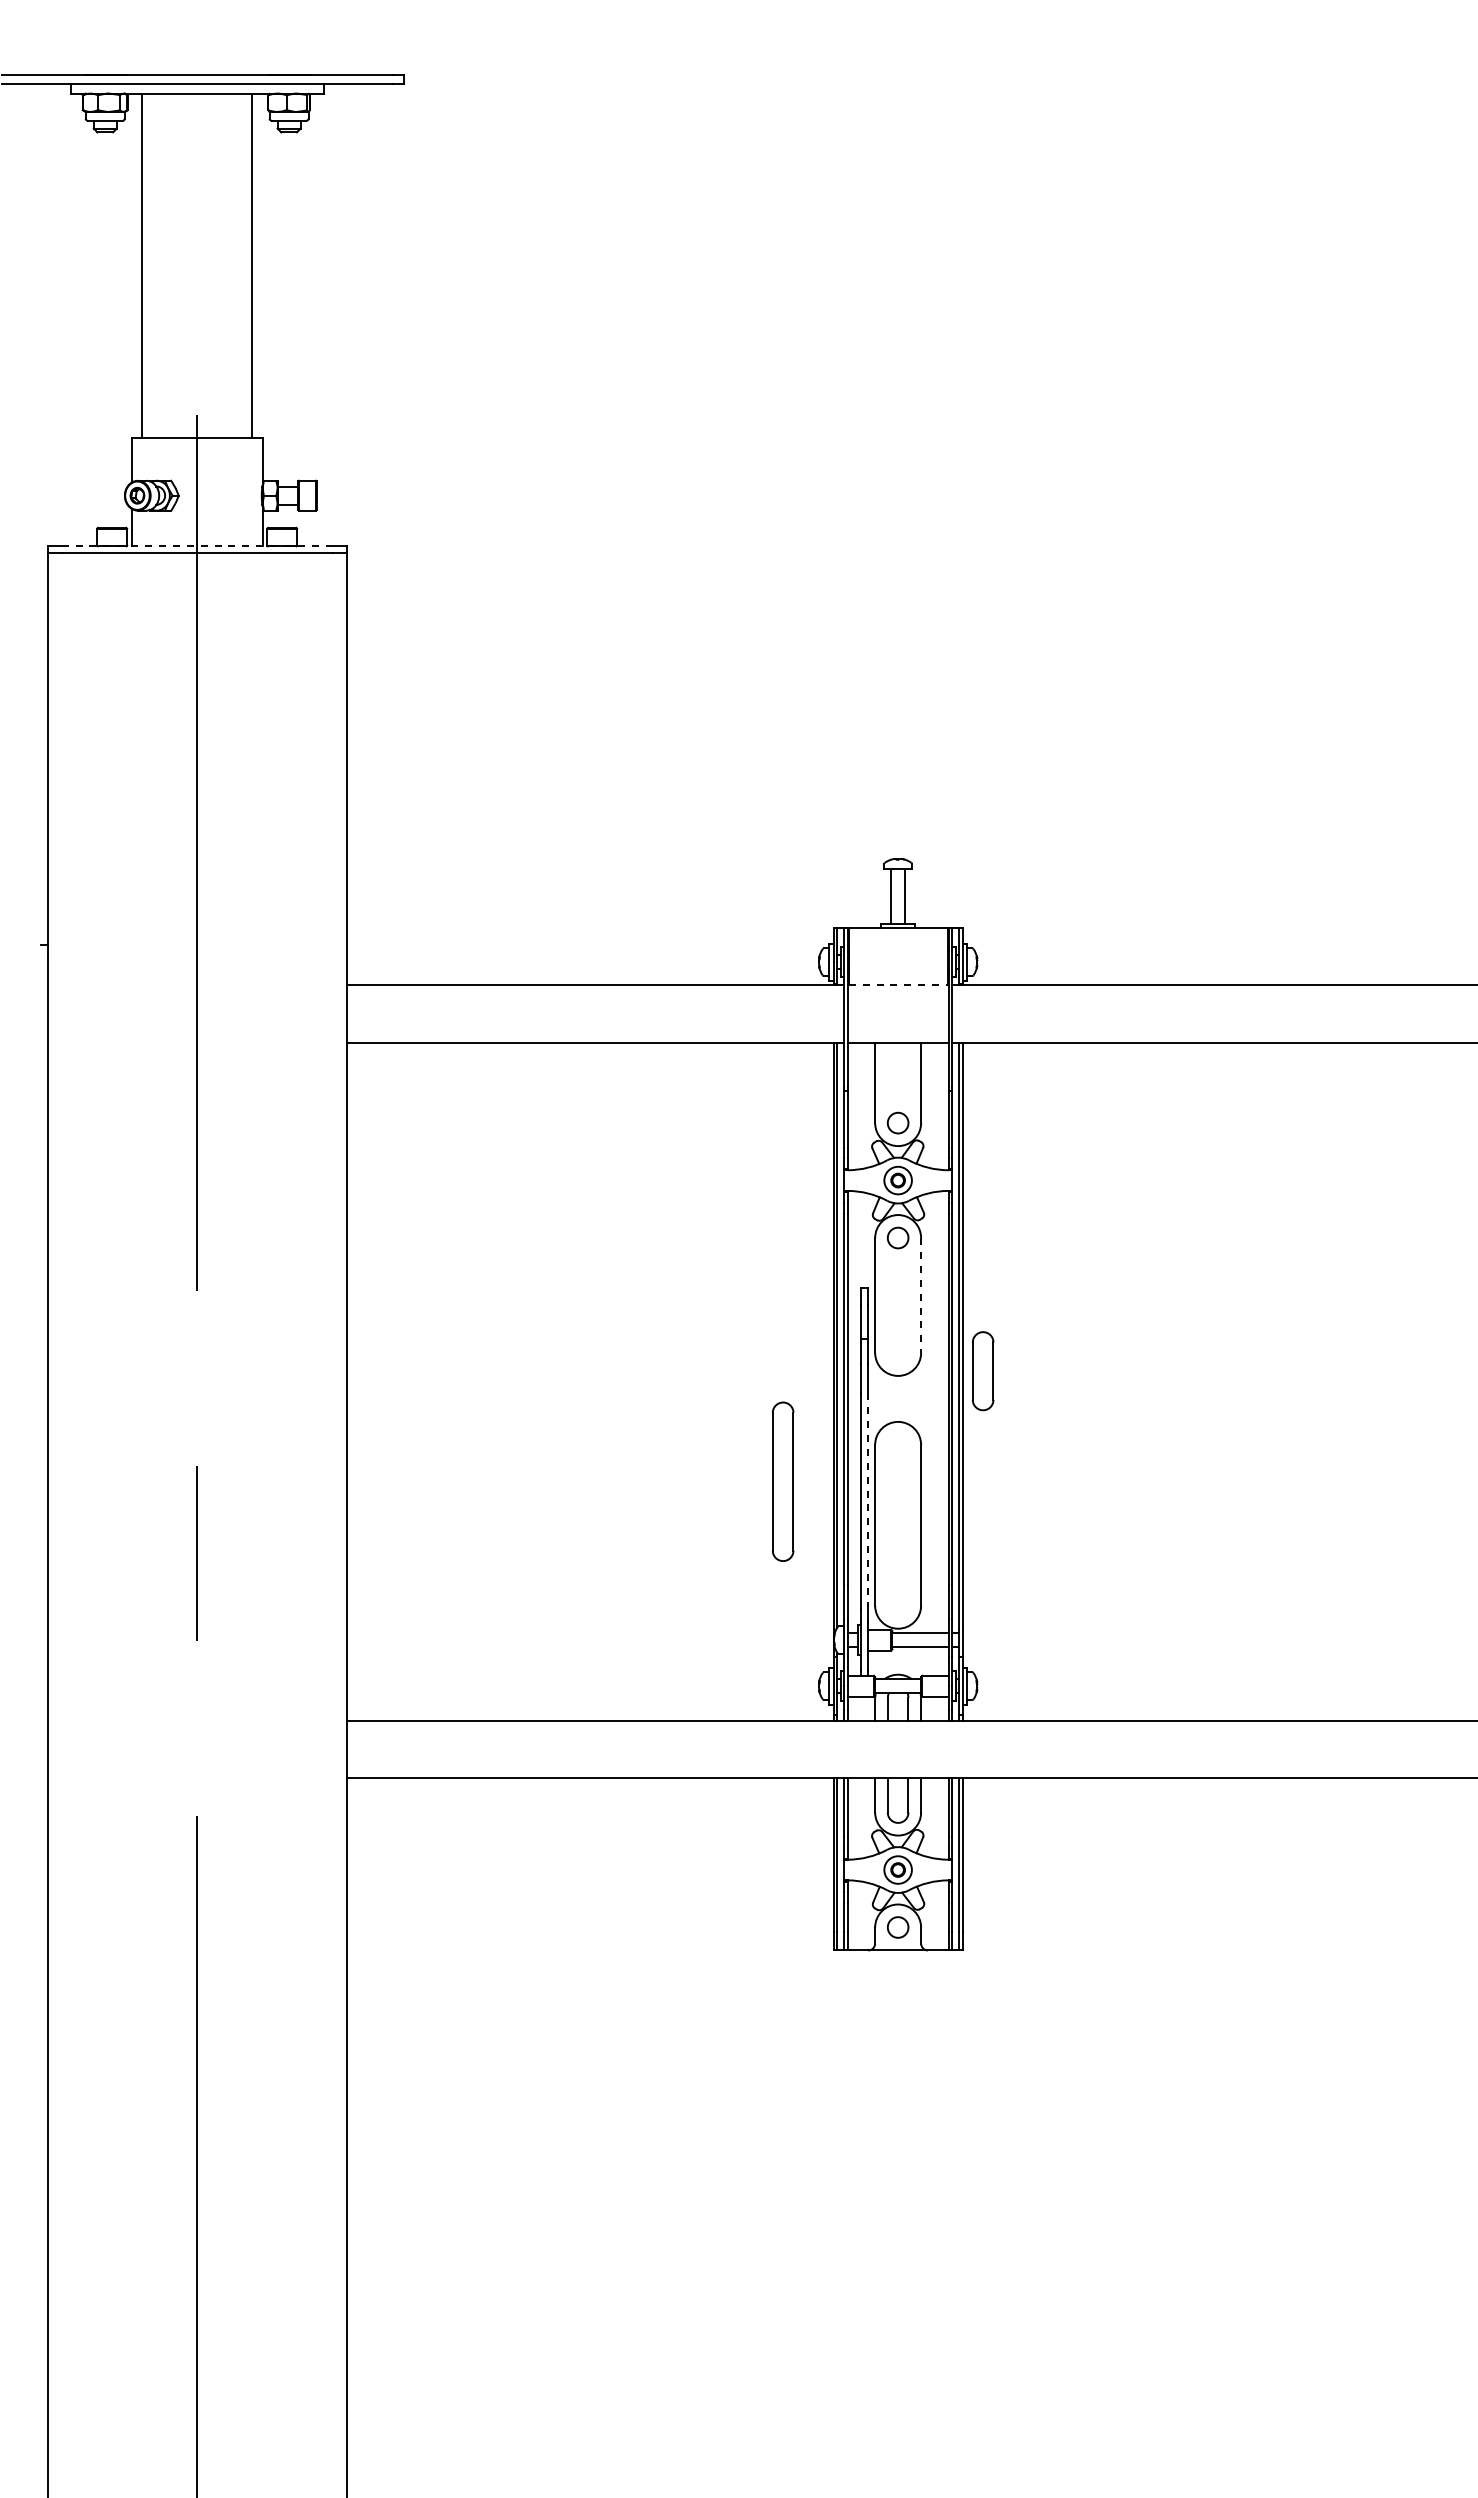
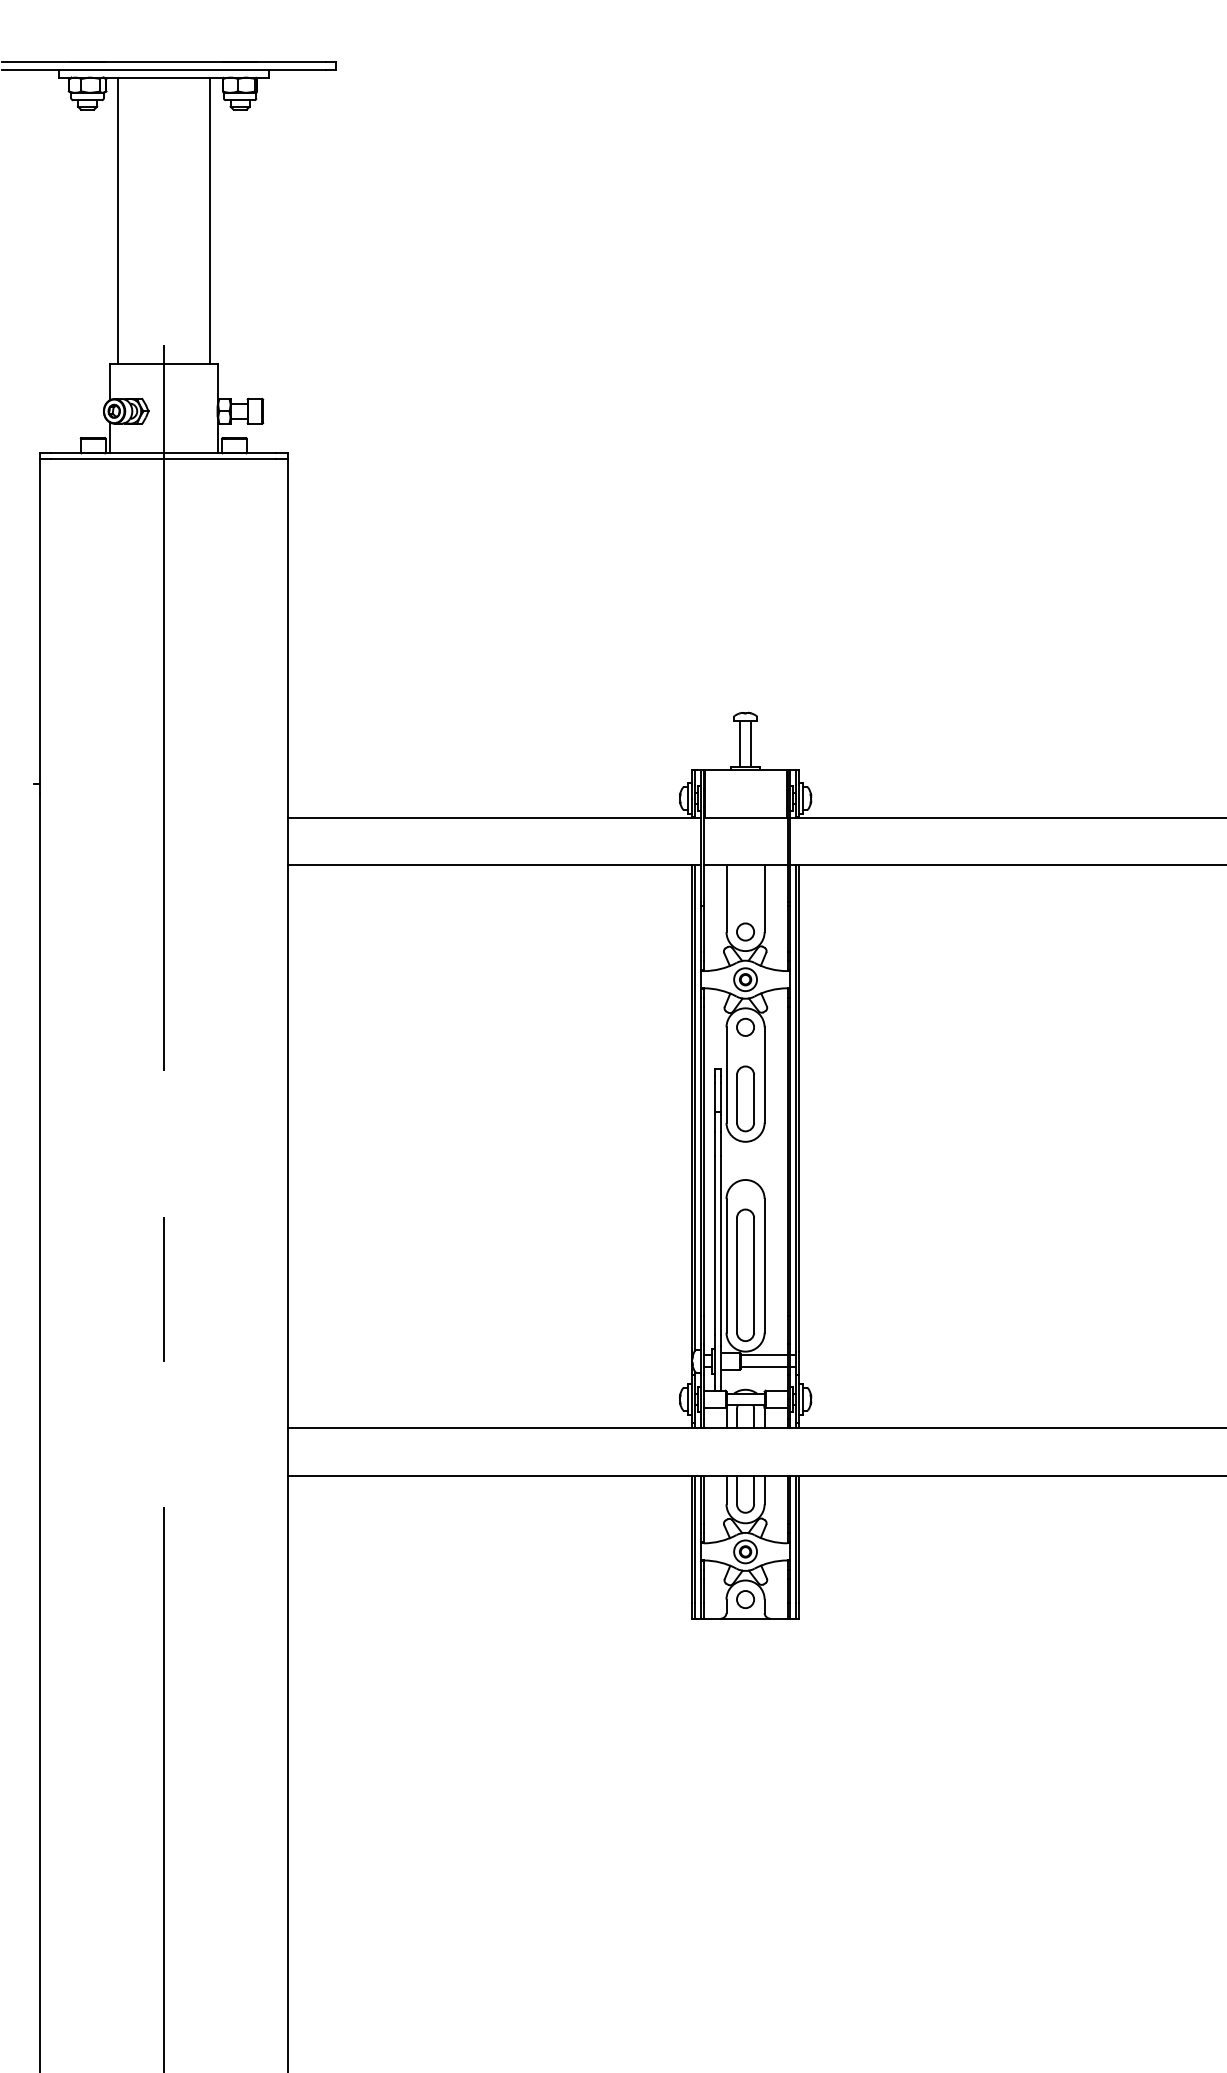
line: (197, 546) -> (164, 453), dashed -> solid
line: (898, 985) -> (745, 817), dashed -> solid
line: (921, 1295) -> (764, 1075), dashed -> solid
part: (982, 1371) -> (745, 1099), moved
part: (782, 1481) -> (745, 1275), moved
line: (868, 1501) -> (720, 1246), dashed -> solid

